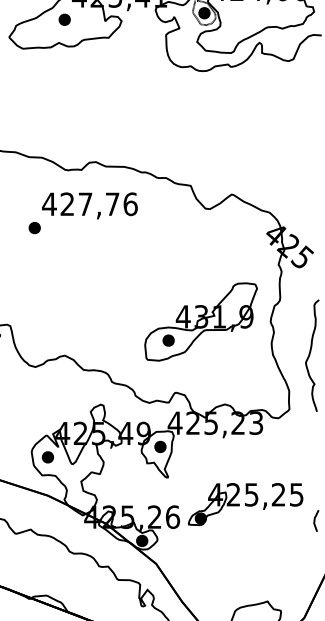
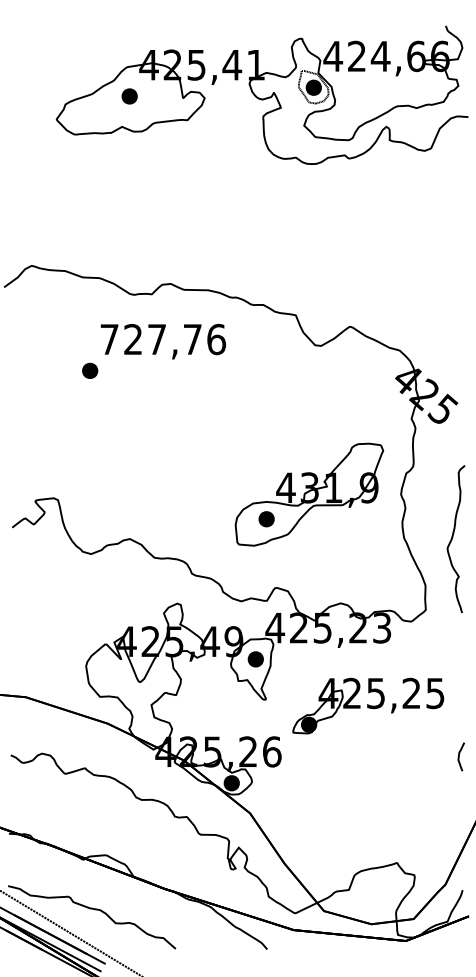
text: (49, 204) -> (109, 339), 427,76 -> 727,76
part: (47, 457) -> (107, 673), removed
part: (245, 503) -> (368, 705), moved

